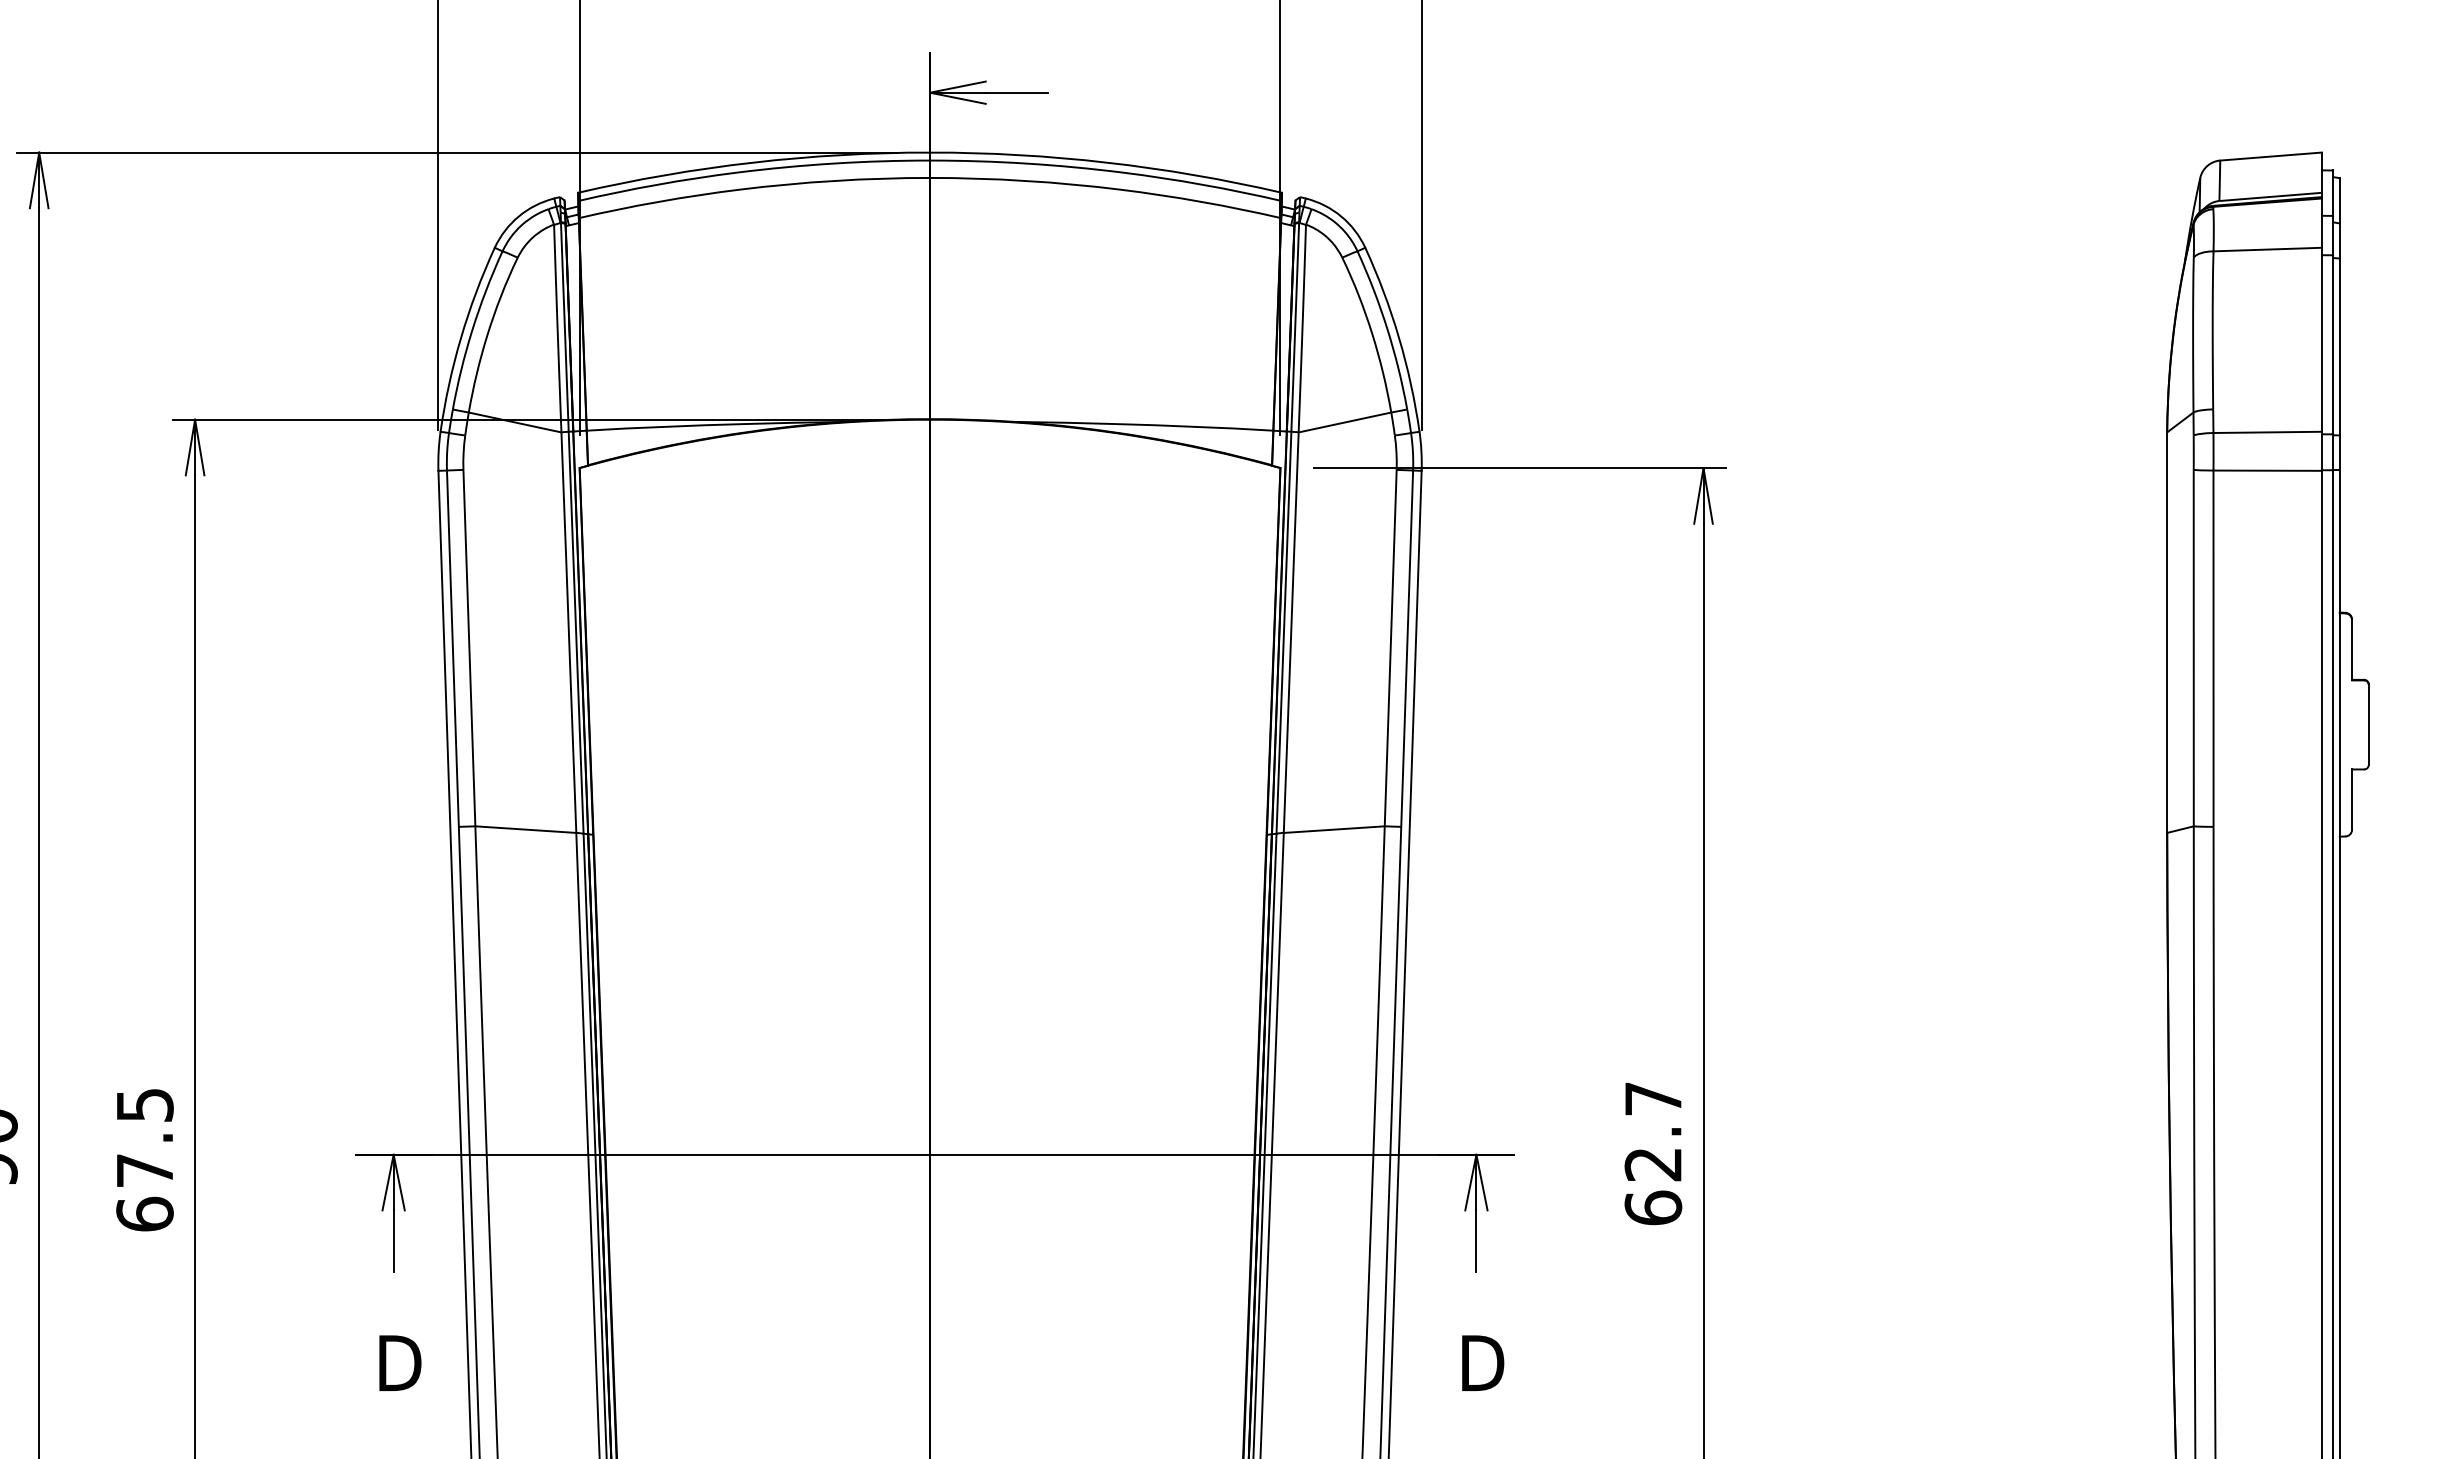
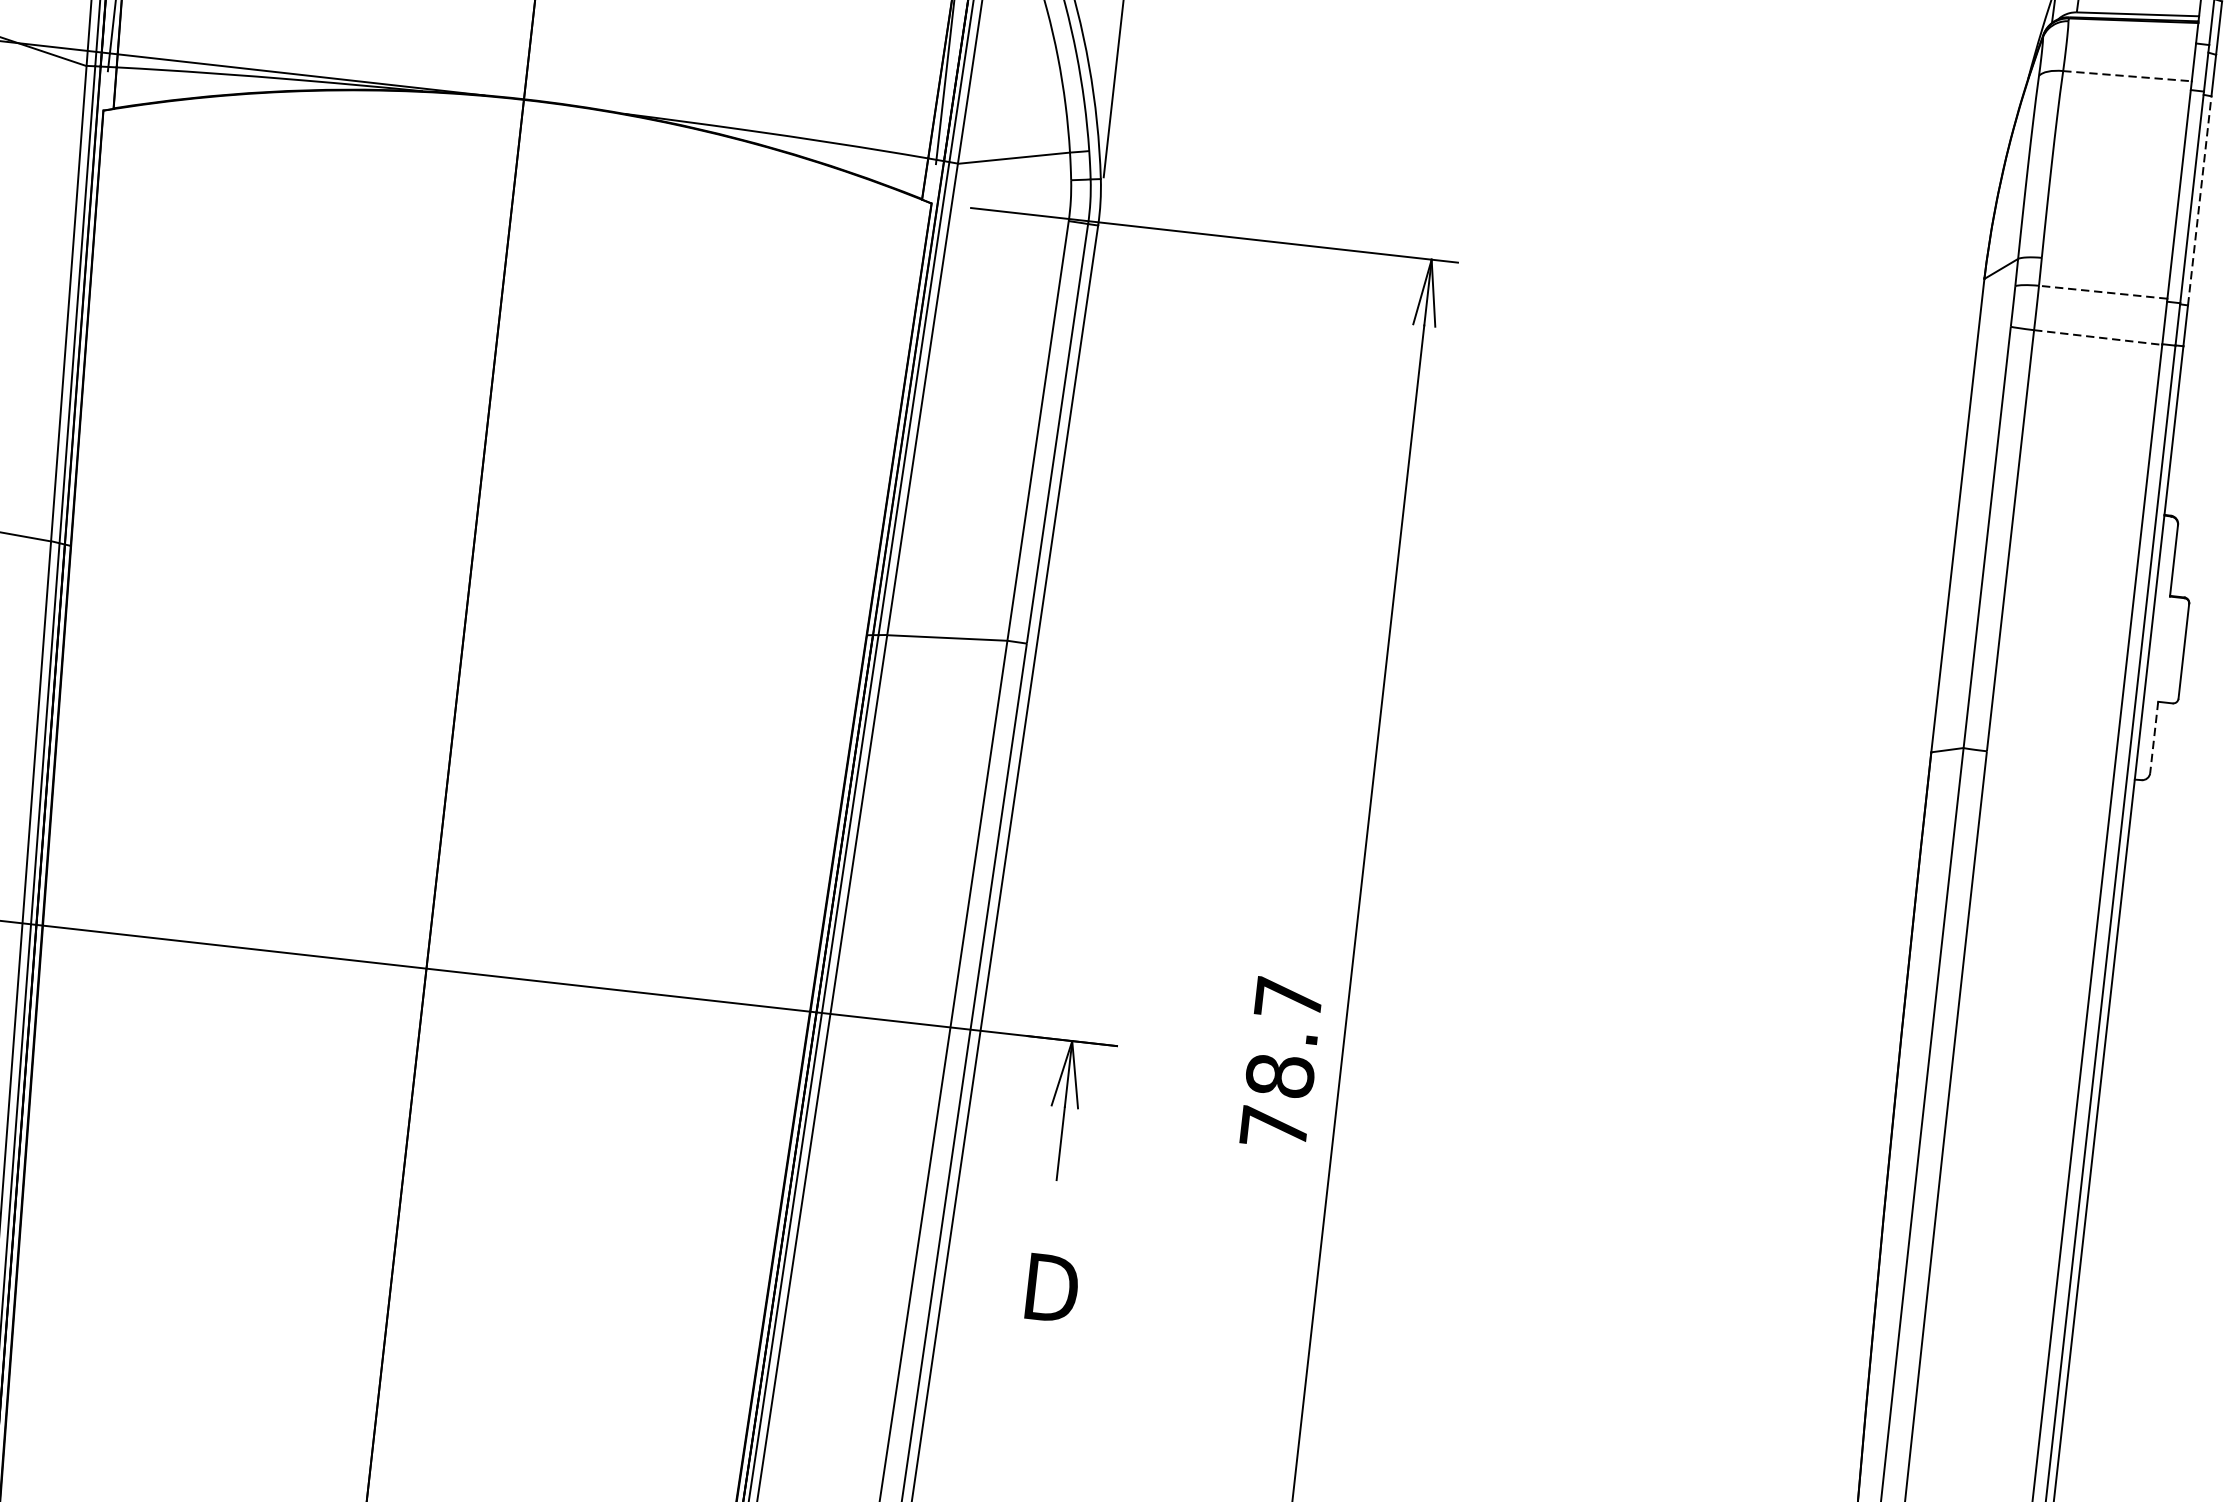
line: (2268, 249) -> (2128, 76), solid -> dashed
line: (2339, 346) -> (2199, 200), solid -> dashed
line: (2267, 432) -> (2102, 292), solid -> dashed
line: (2268, 470) -> (2099, 337), solid -> dashed
line: (2352, 800) -> (2154, 738), solid -> dashed
text: (1653, 1186) -> (1277, 1102), 62.7 -> 78.7

